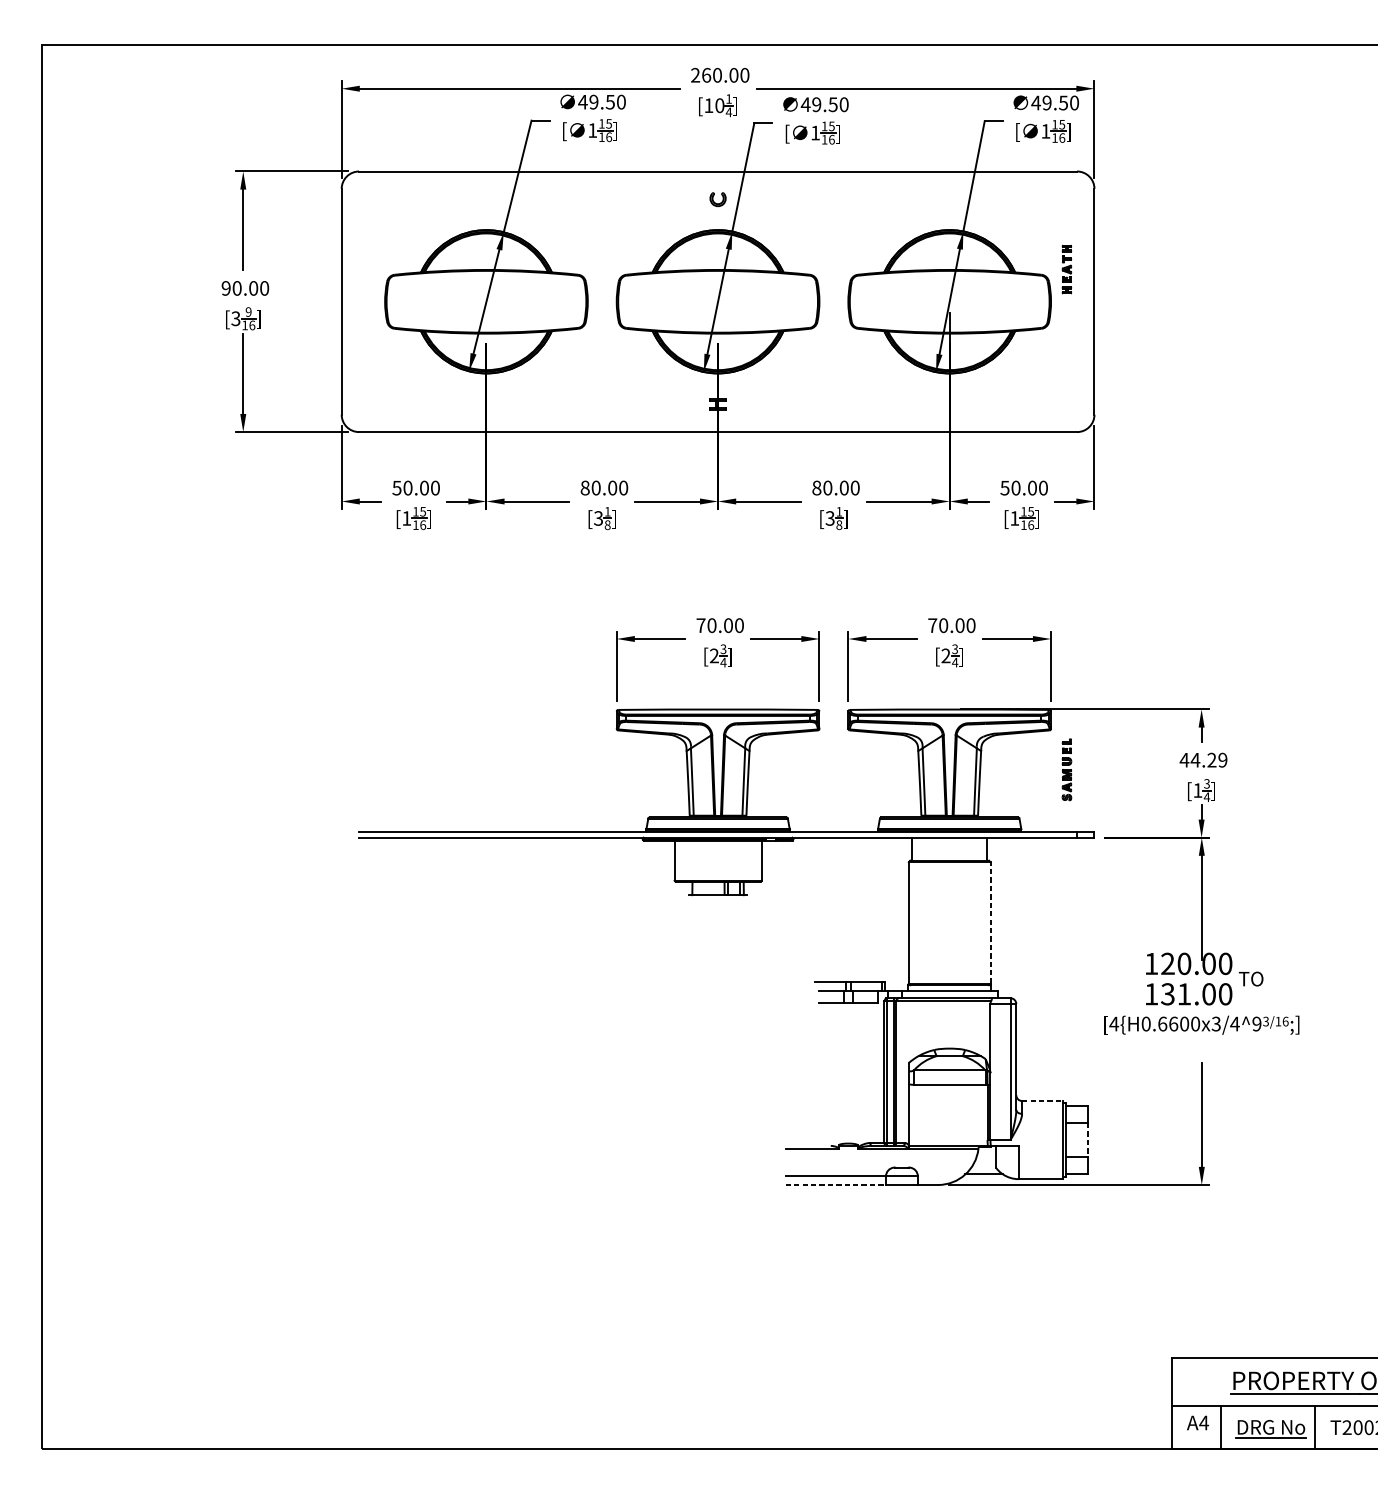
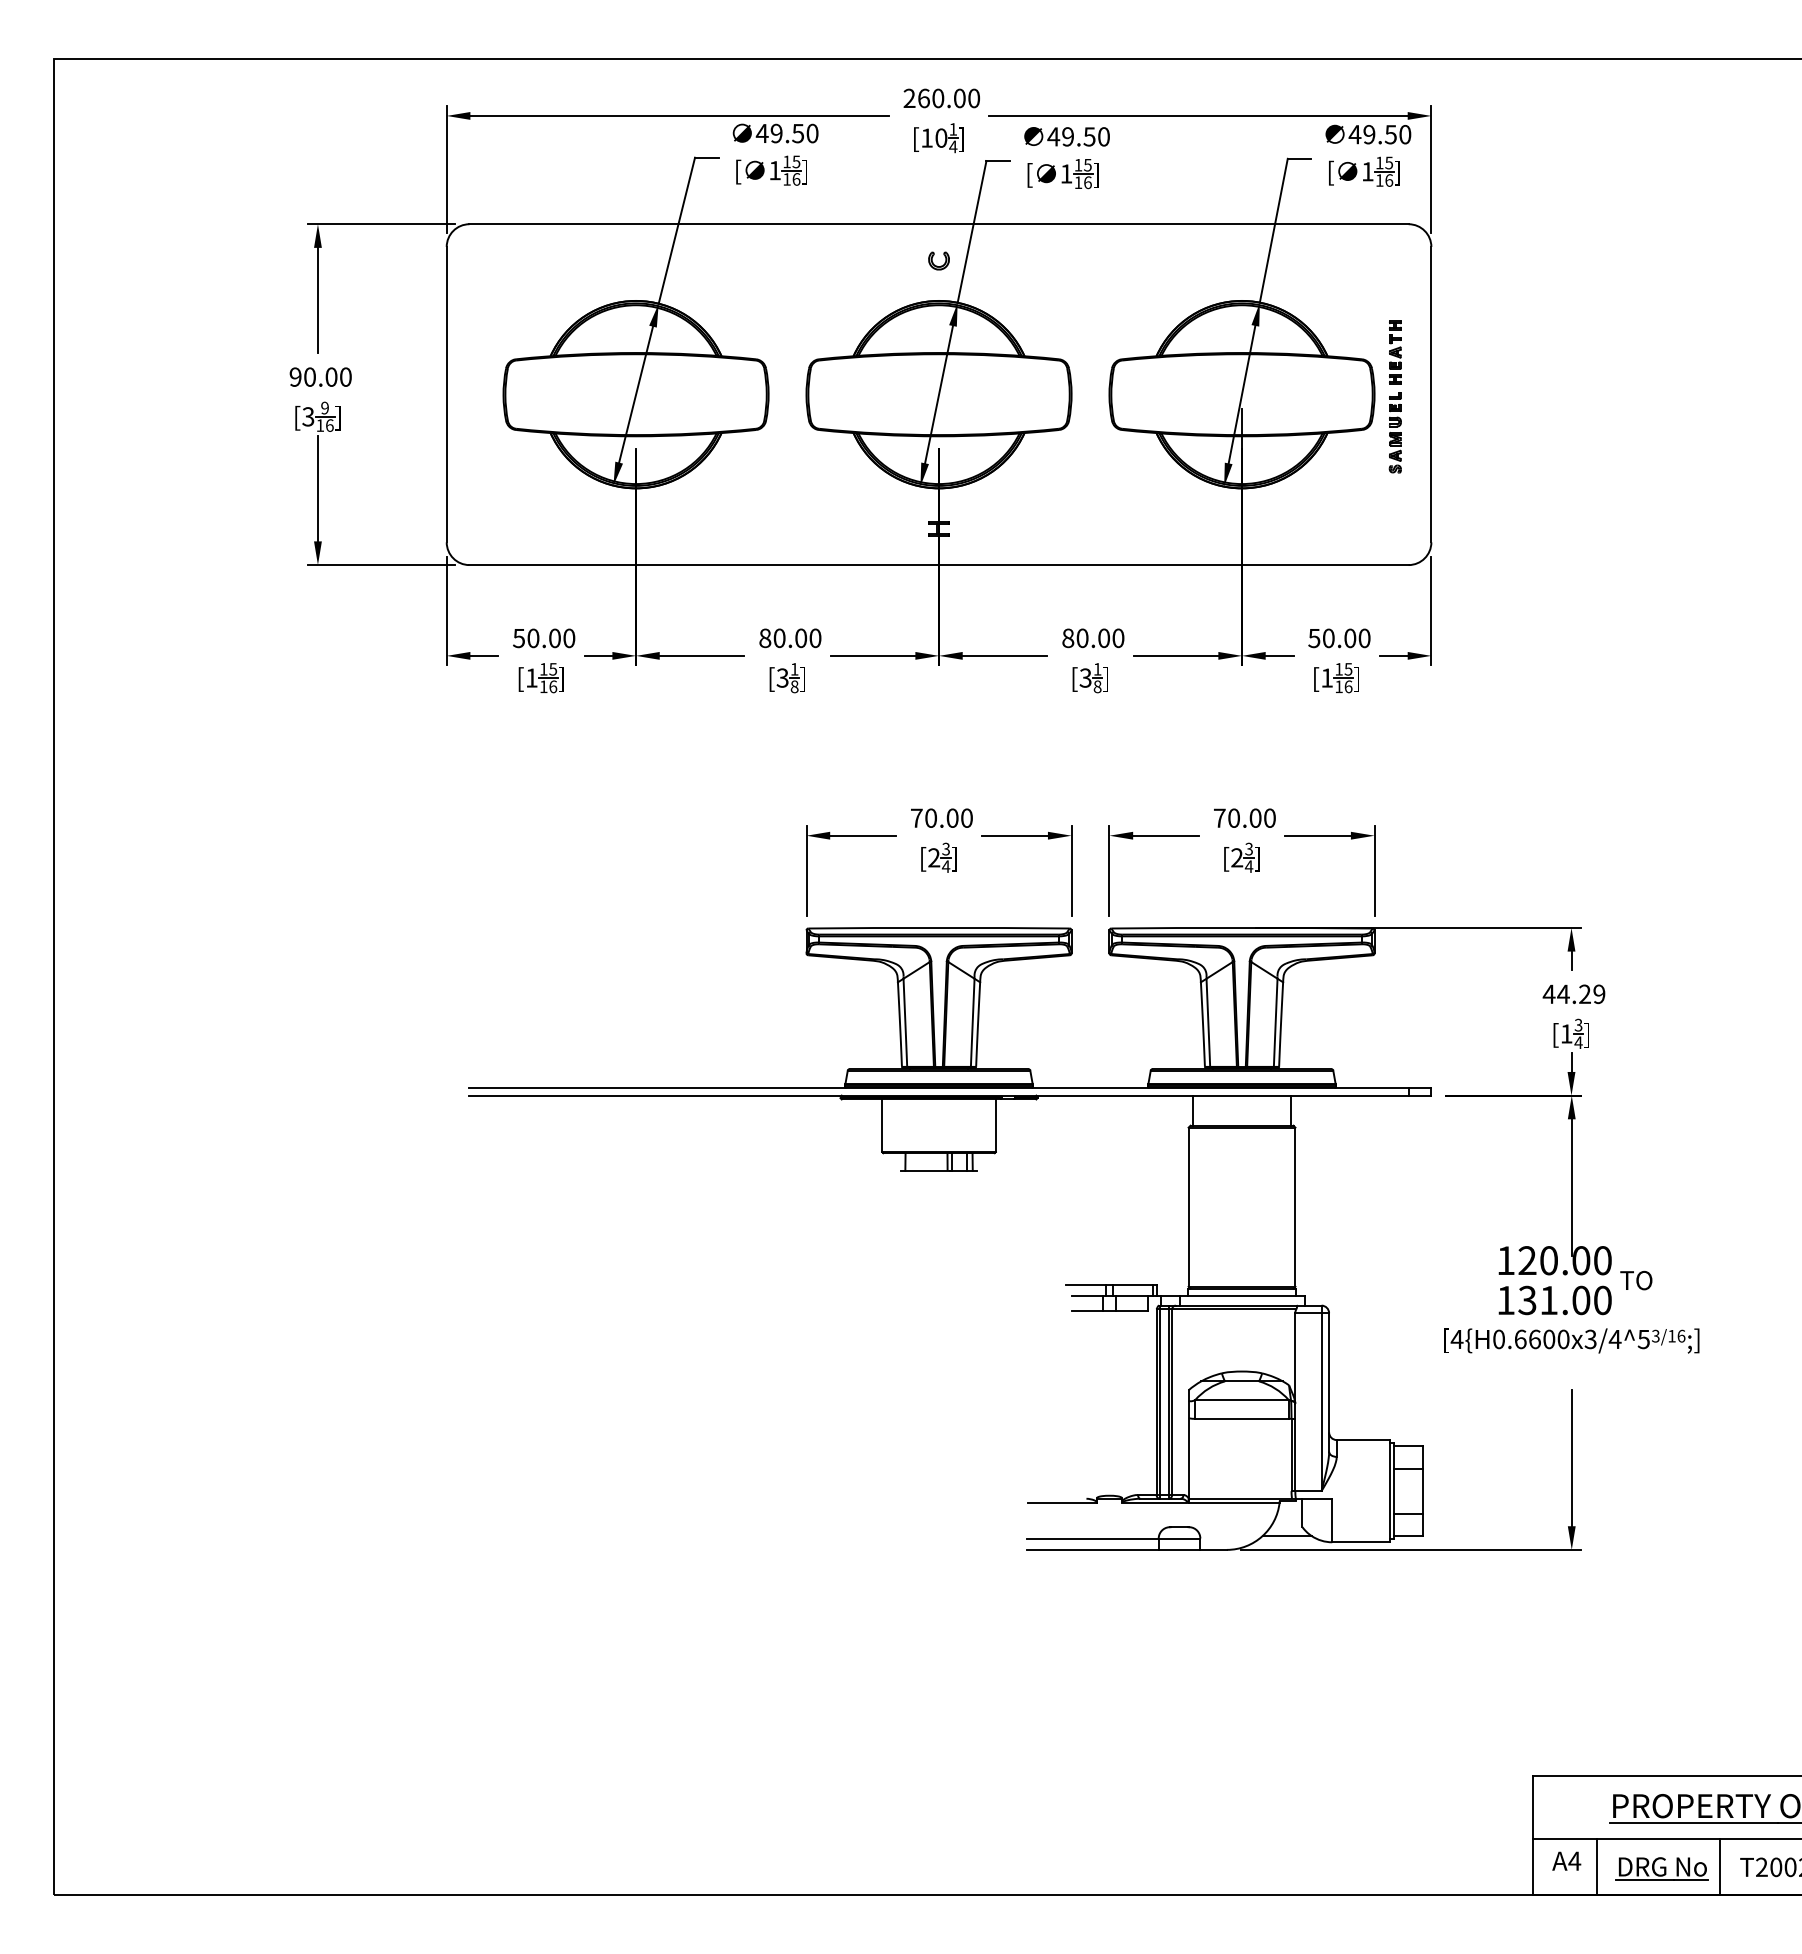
part: (1066, 769) -> (1394, 432), moved
line: (990, 923) -> (1295, 1207), dashed -> solid
text: (1256, 1024) -> (1643, 1339), 9 -> 5
line: (1042, 1101) -> (1363, 1440), dashed -> solid
line: (1088, 1140) -> (1423, 1491), dashed -> solid
line: (836, 1184) -> (1093, 1549), dashed -> solid

